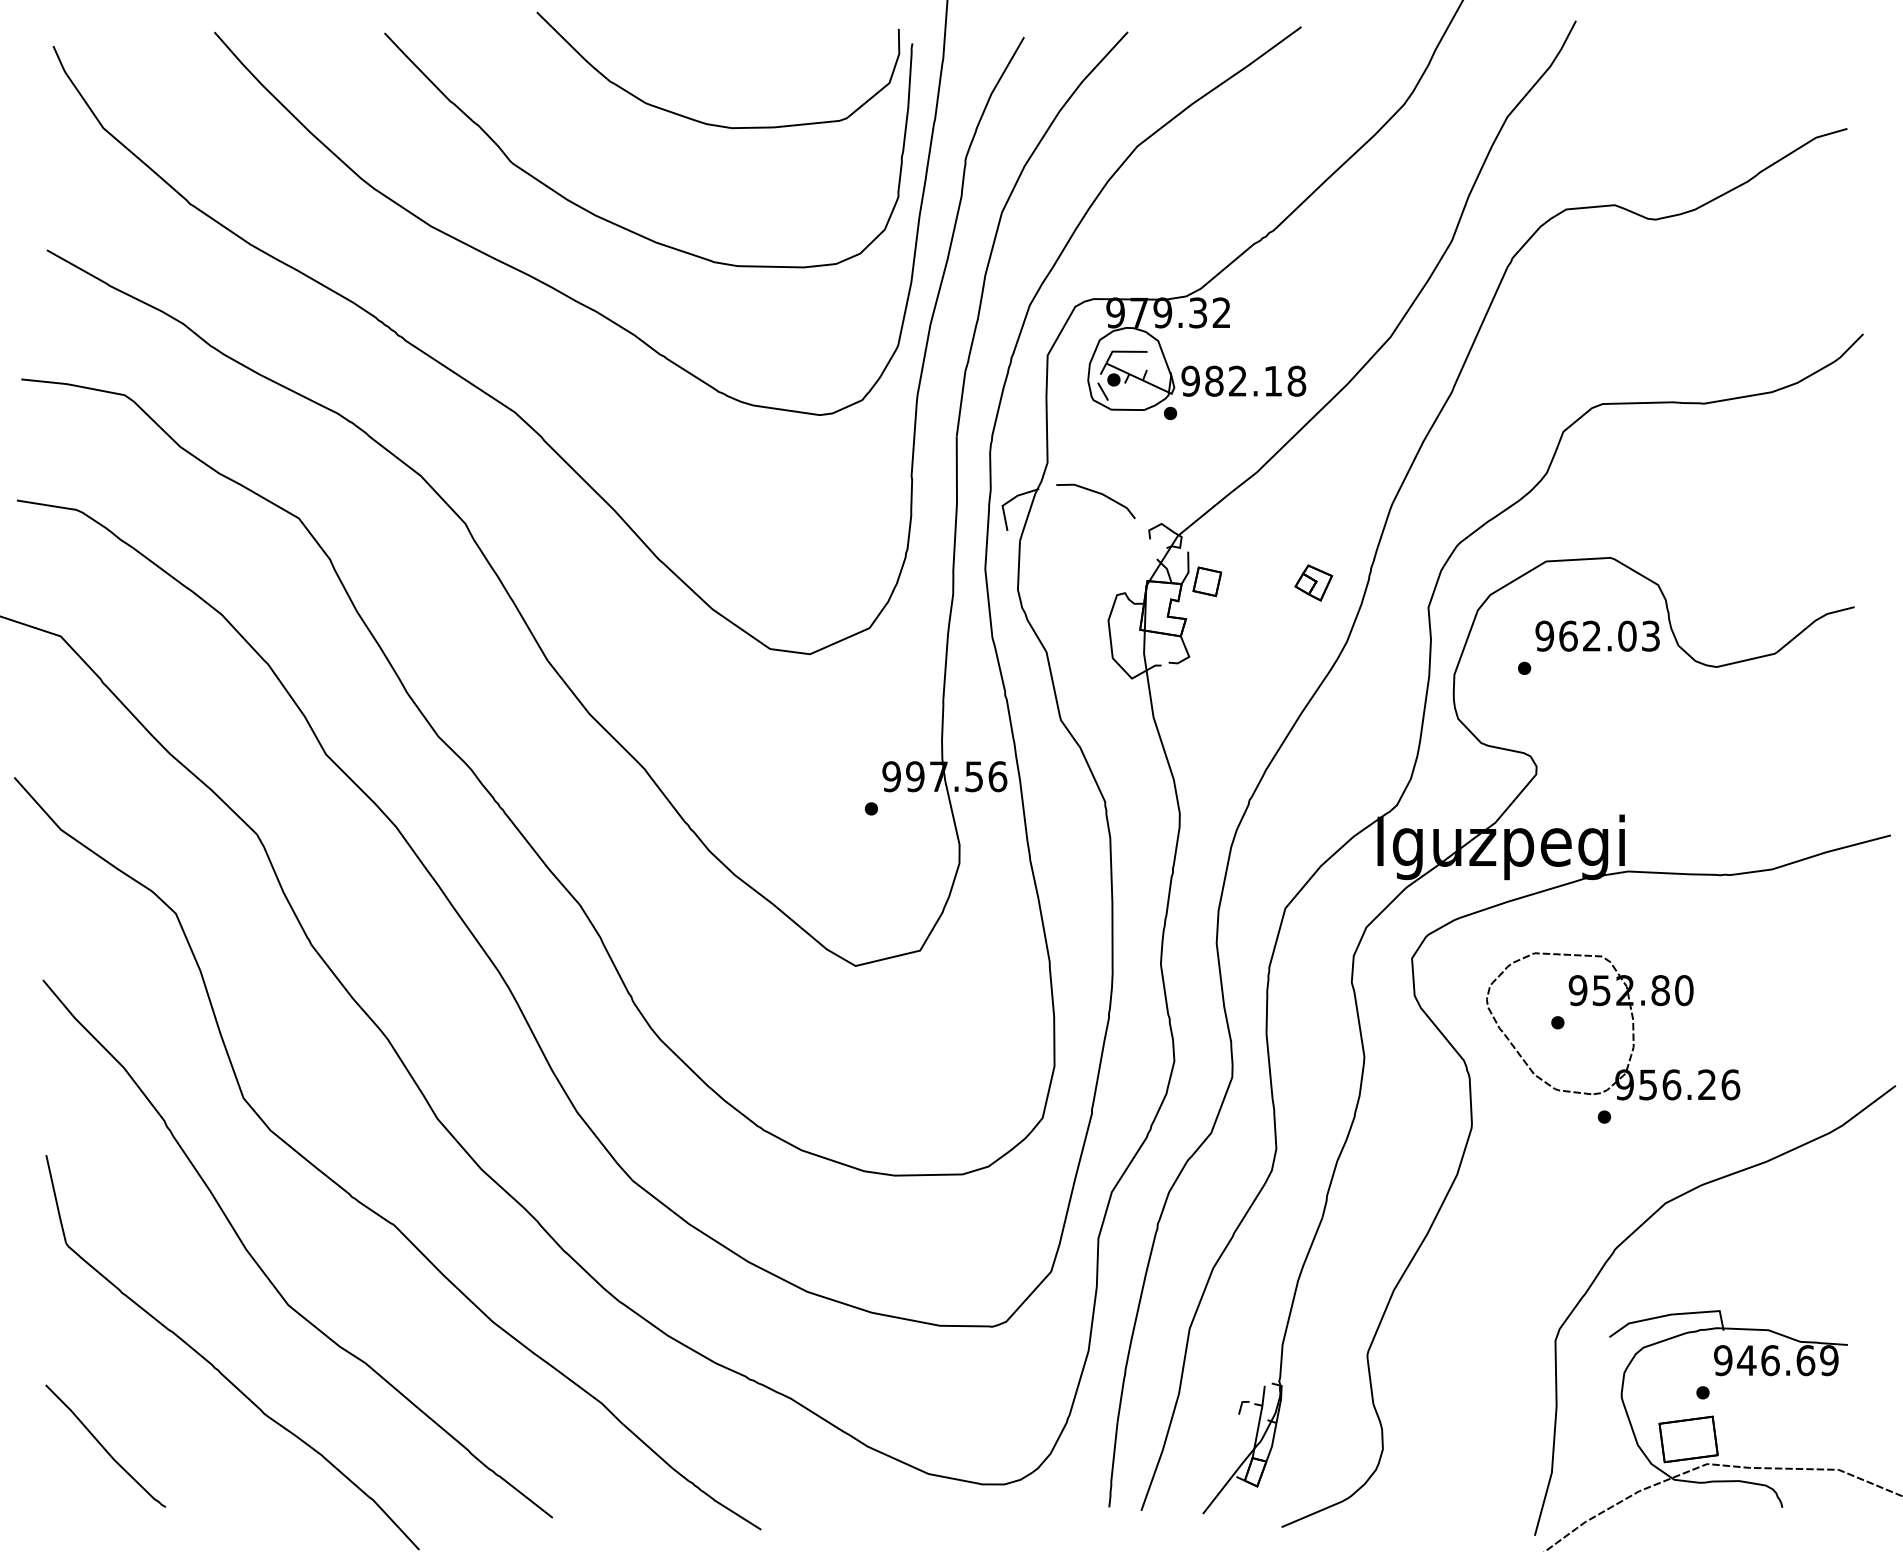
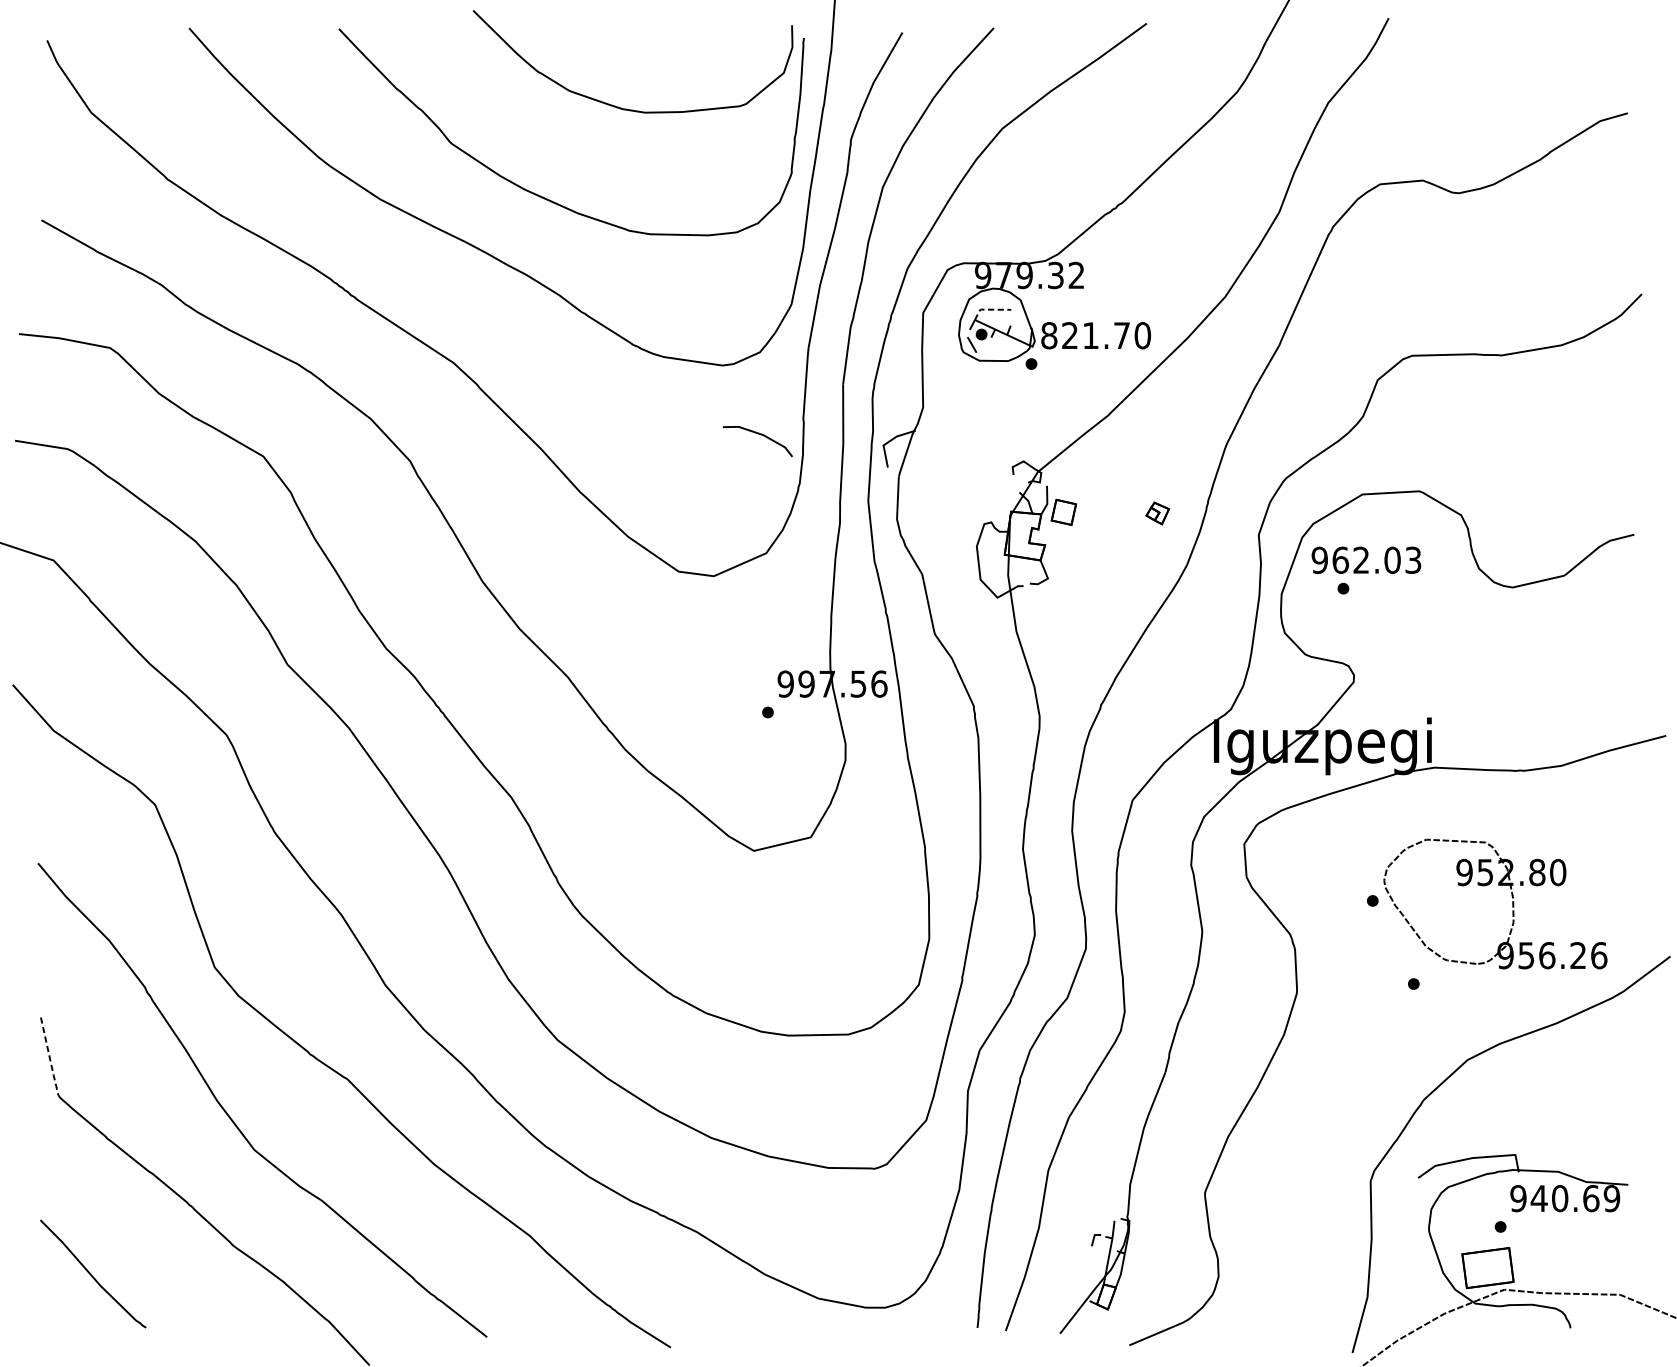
line: (1123, 351) -> (990, 309), solid -> dashed
text: (1243, 380) -> (1095, 335), 982.18 -> 821.70
line: (1096, 493) -> (758, 434), moved
part: (1313, 582) -> (1157, 513), size x0.7
text: (1597, 635) -> (1366, 559), moved
part: (1632, 1026) -> (1512, 904), moved
line: (56, 1201) -> (49, 1058), solid -> dashed
text: (1770, 1360) -> (1560, 1198), 946.69 -> 940.69

